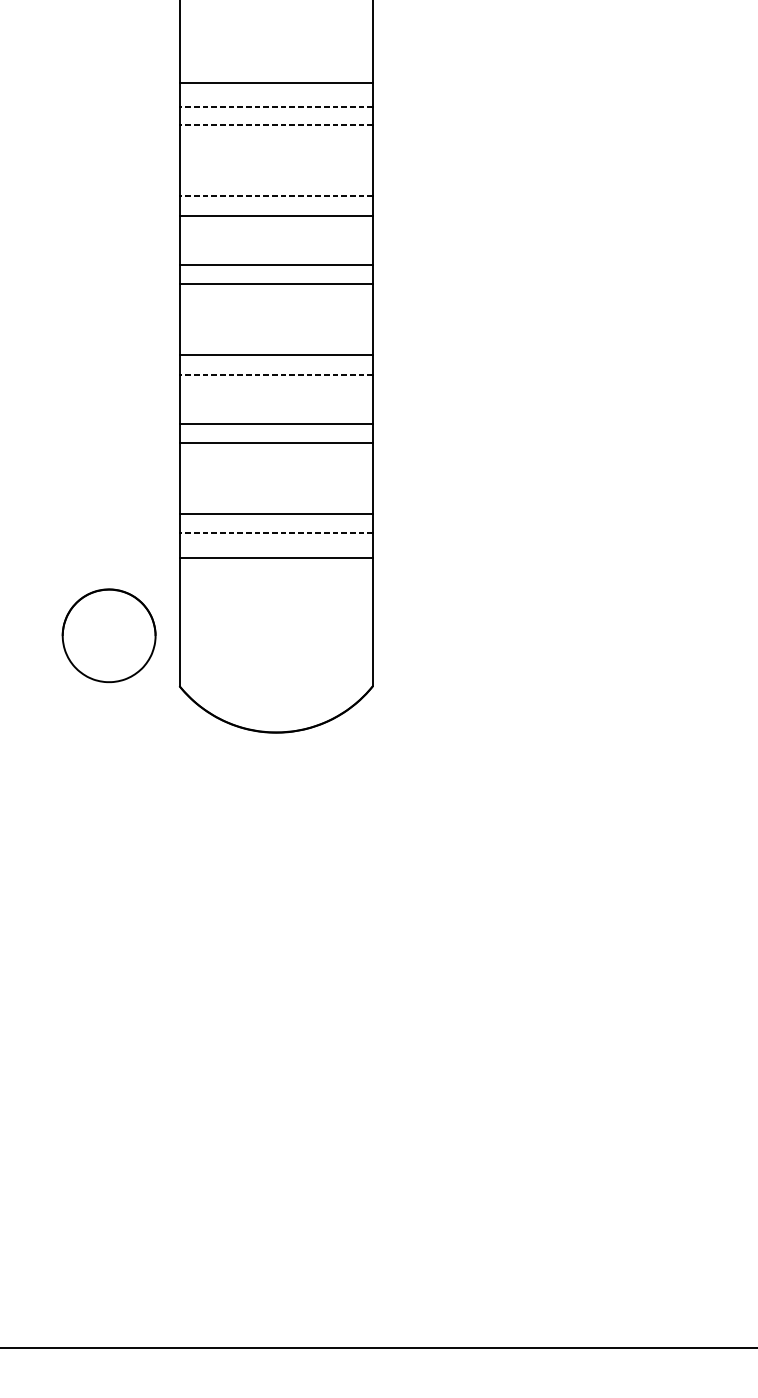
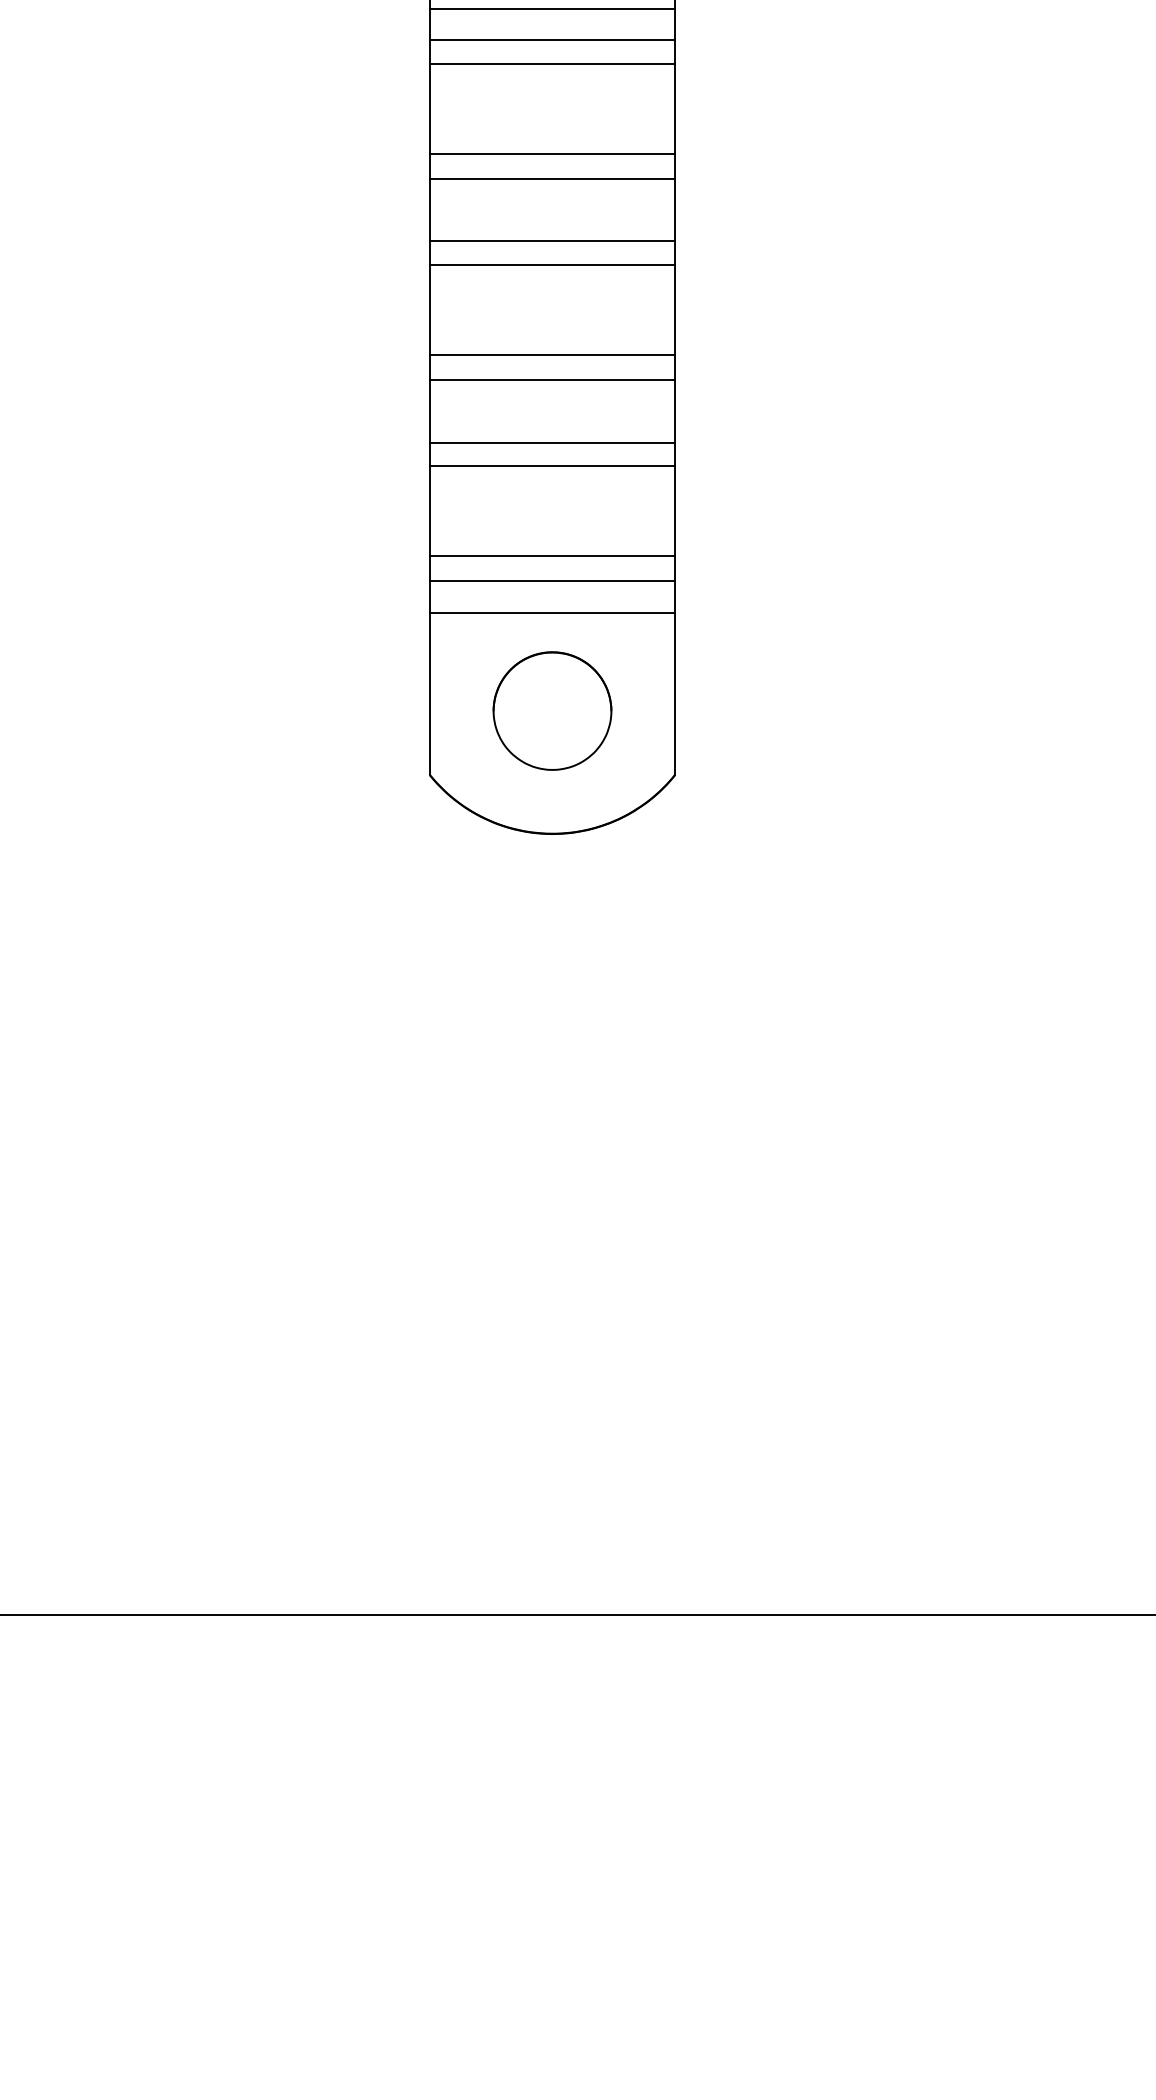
line: (276, 107) -> (552, 40), dashed -> solid
line: (276, 125) -> (552, 63), dashed -> solid
line: (276, 196) -> (552, 153), dashed -> solid
line: (276, 375) -> (552, 380), dashed -> solid
line: (276, 533) -> (552, 581), dashed -> solid
part: (109, 635) -> (552, 710), moved

